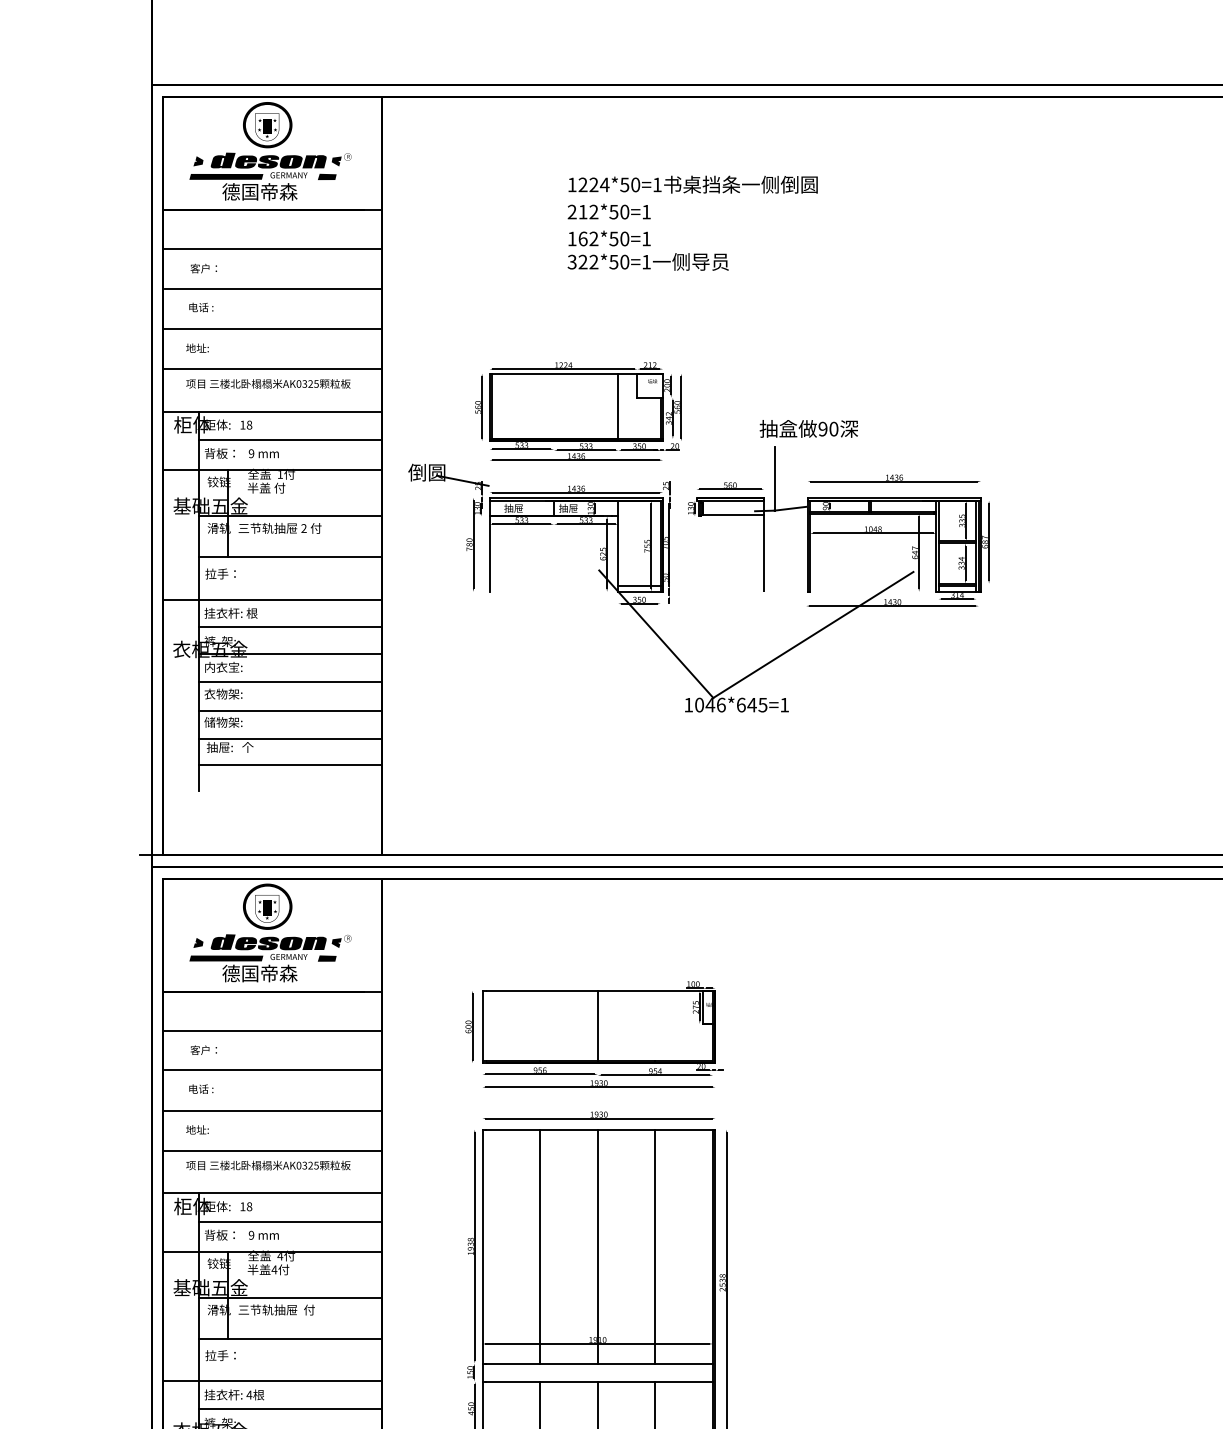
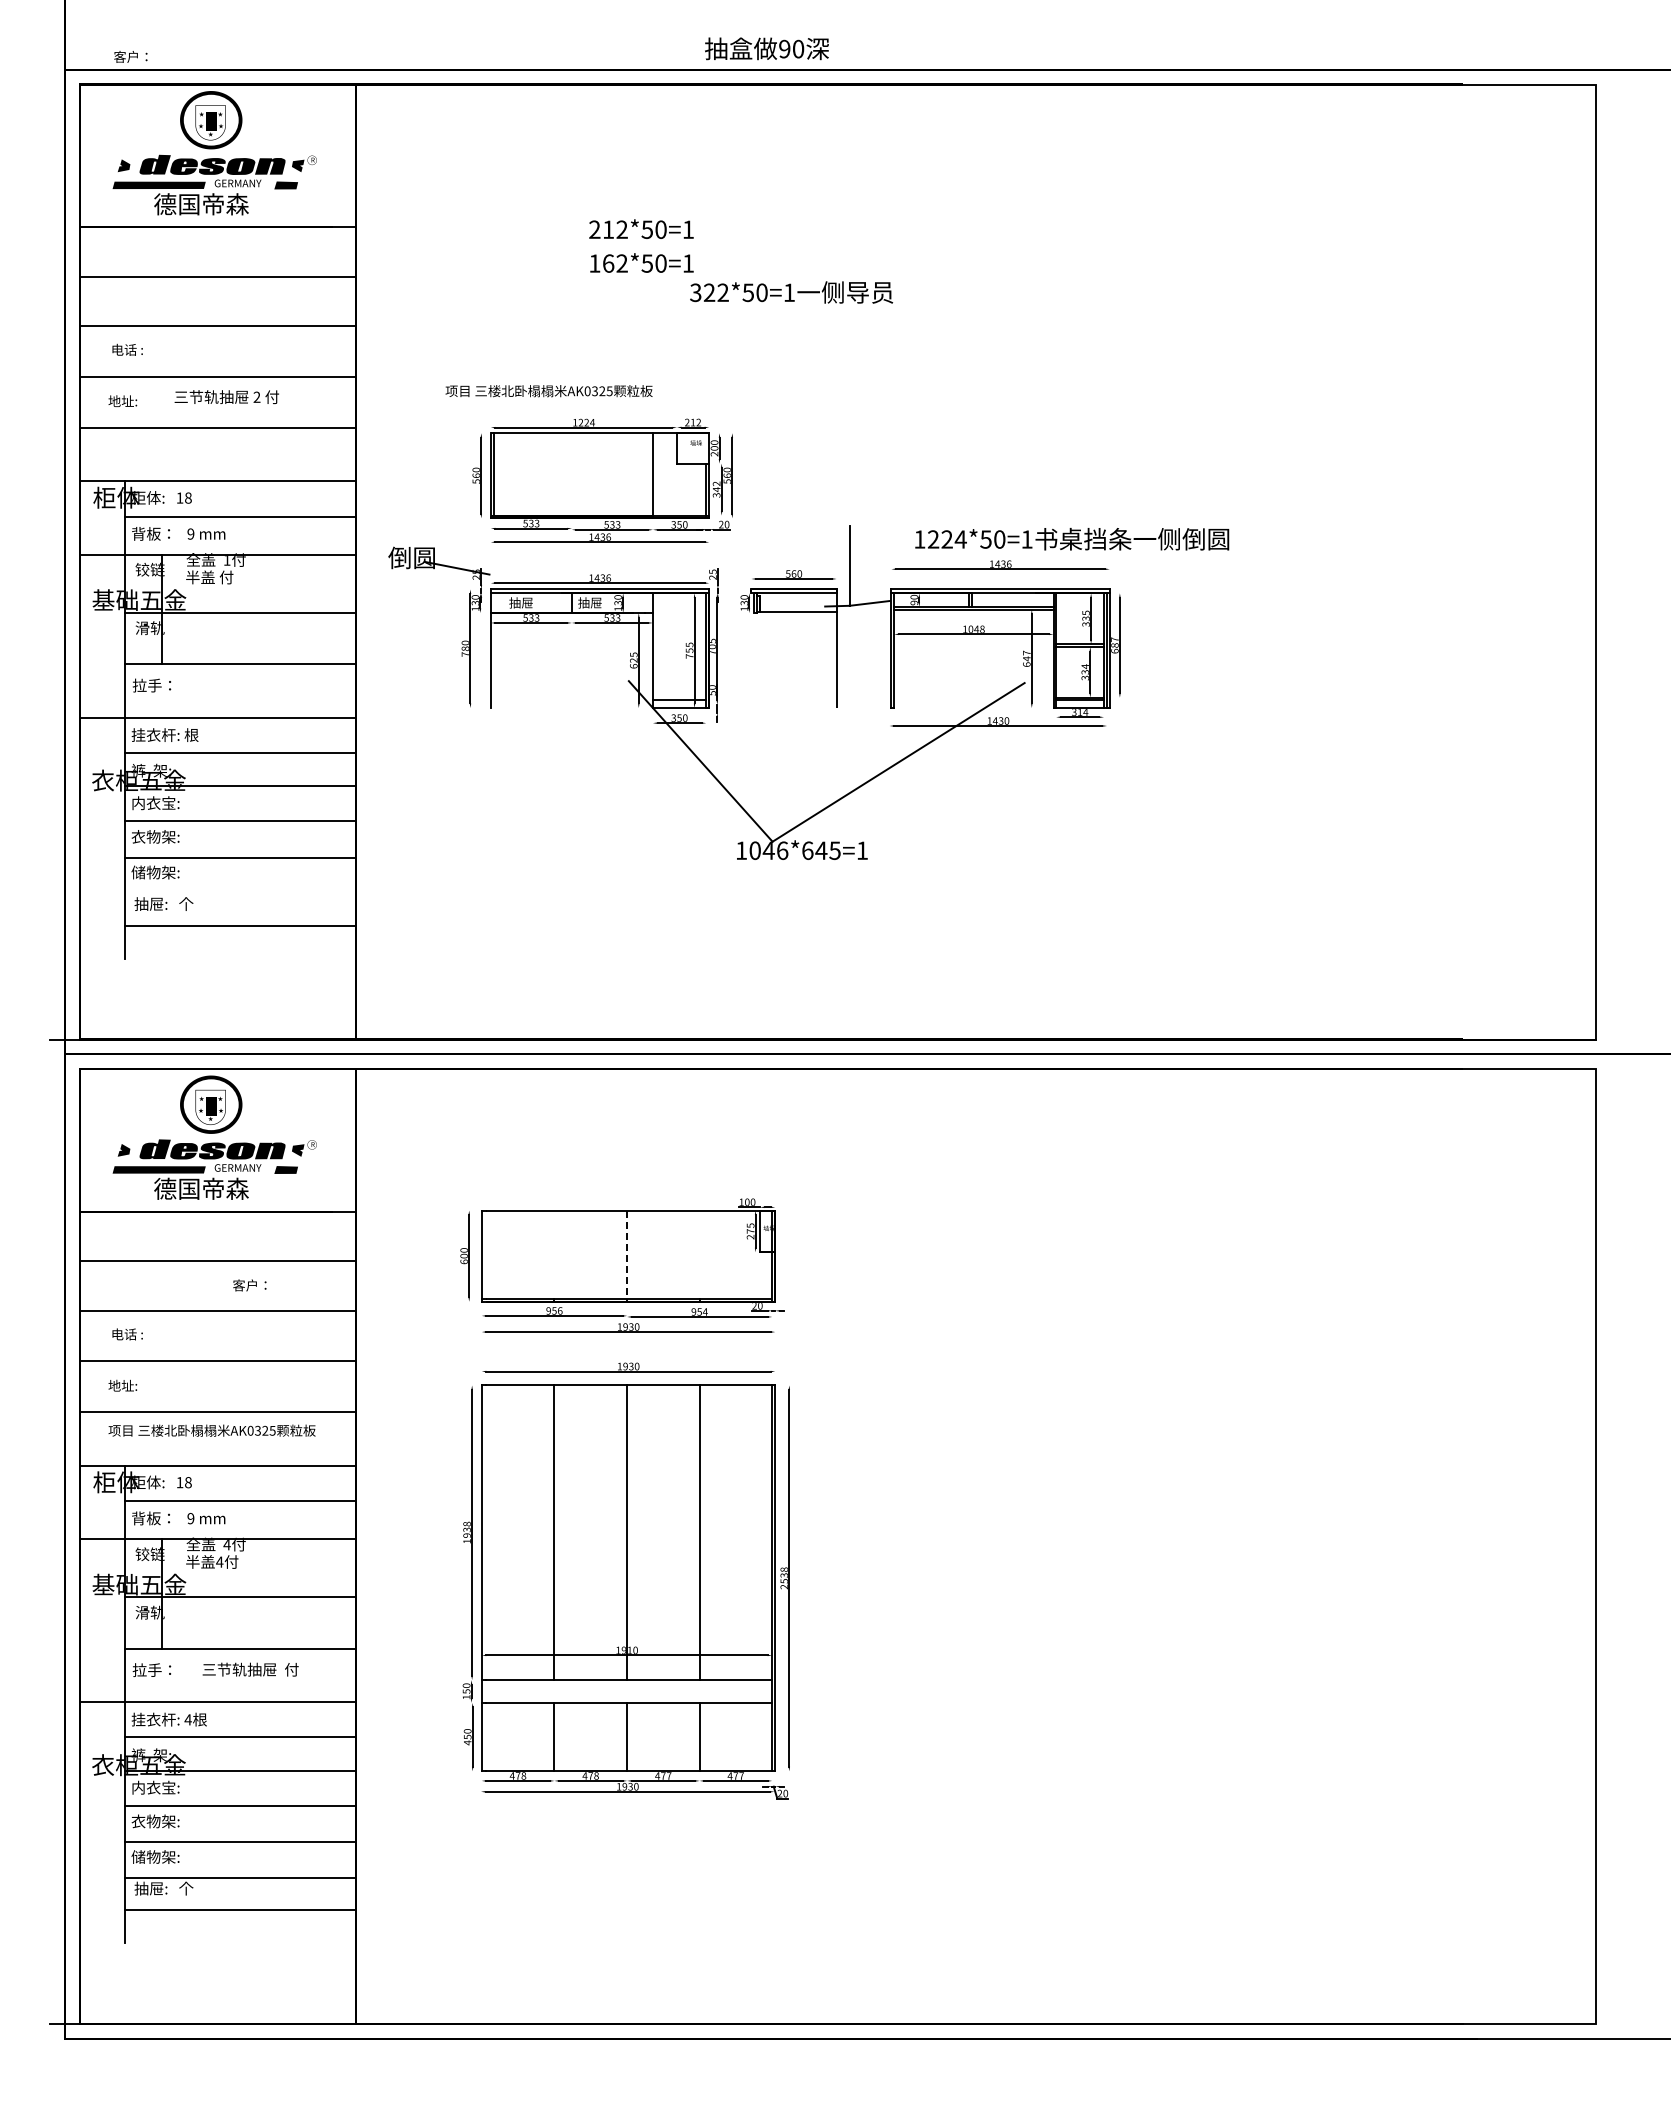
text: (693, 184) -> (1072, 539), moved
text: (648, 261) -> (791, 292), moved
text: (203, 268) -> (130, 56), moved
text: (267, 384) -> (548, 391), moved
text: (808, 428) -> (766, 48), moved
text: (279, 528) -> (226, 397), moved
line: (290, 739) -> (240, 893), removed
line: (598, 1027) -> (627, 1256), solid -> dashed
text: (203, 1050) -> (249, 1285), moved
text: (276, 1309) -> (250, 1669), moved

